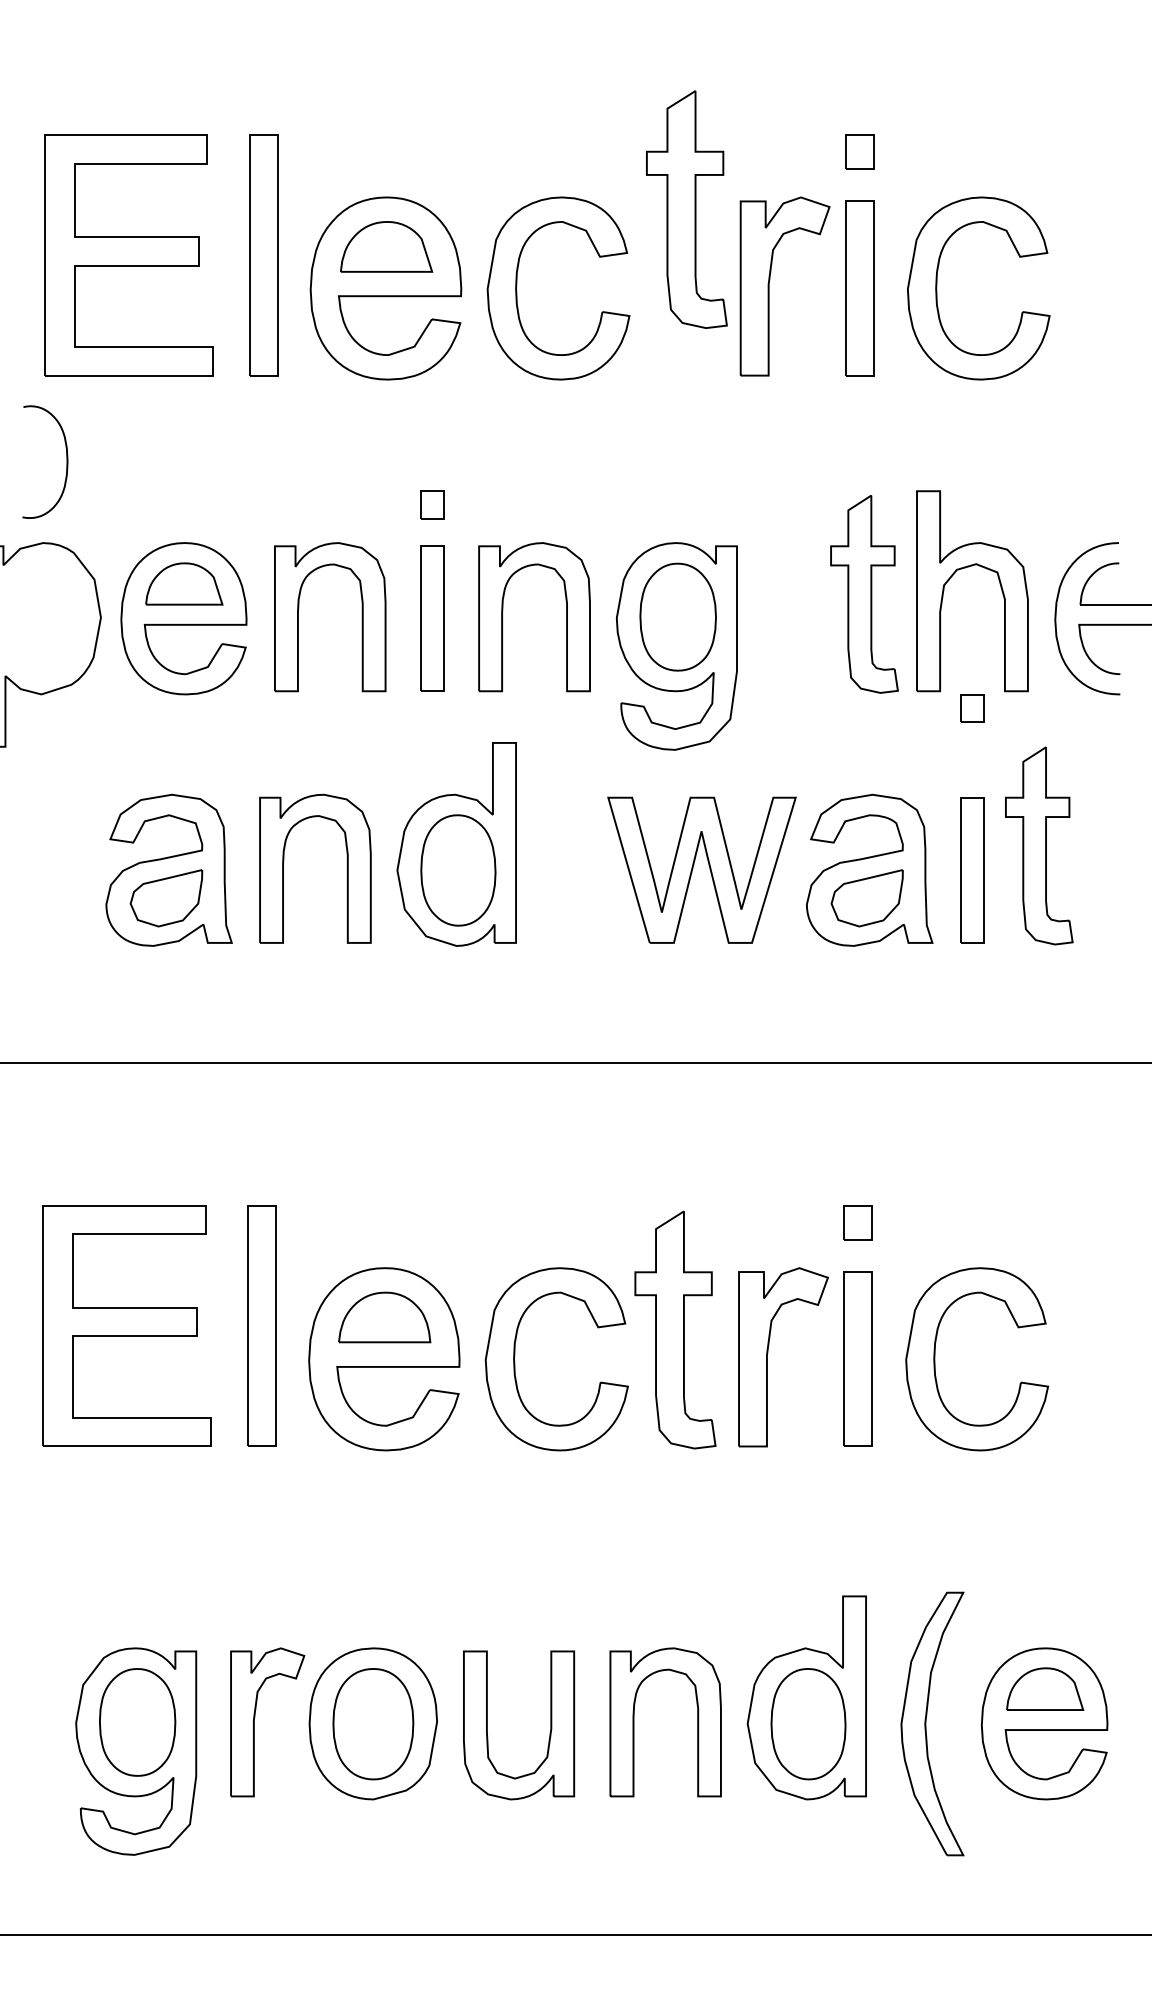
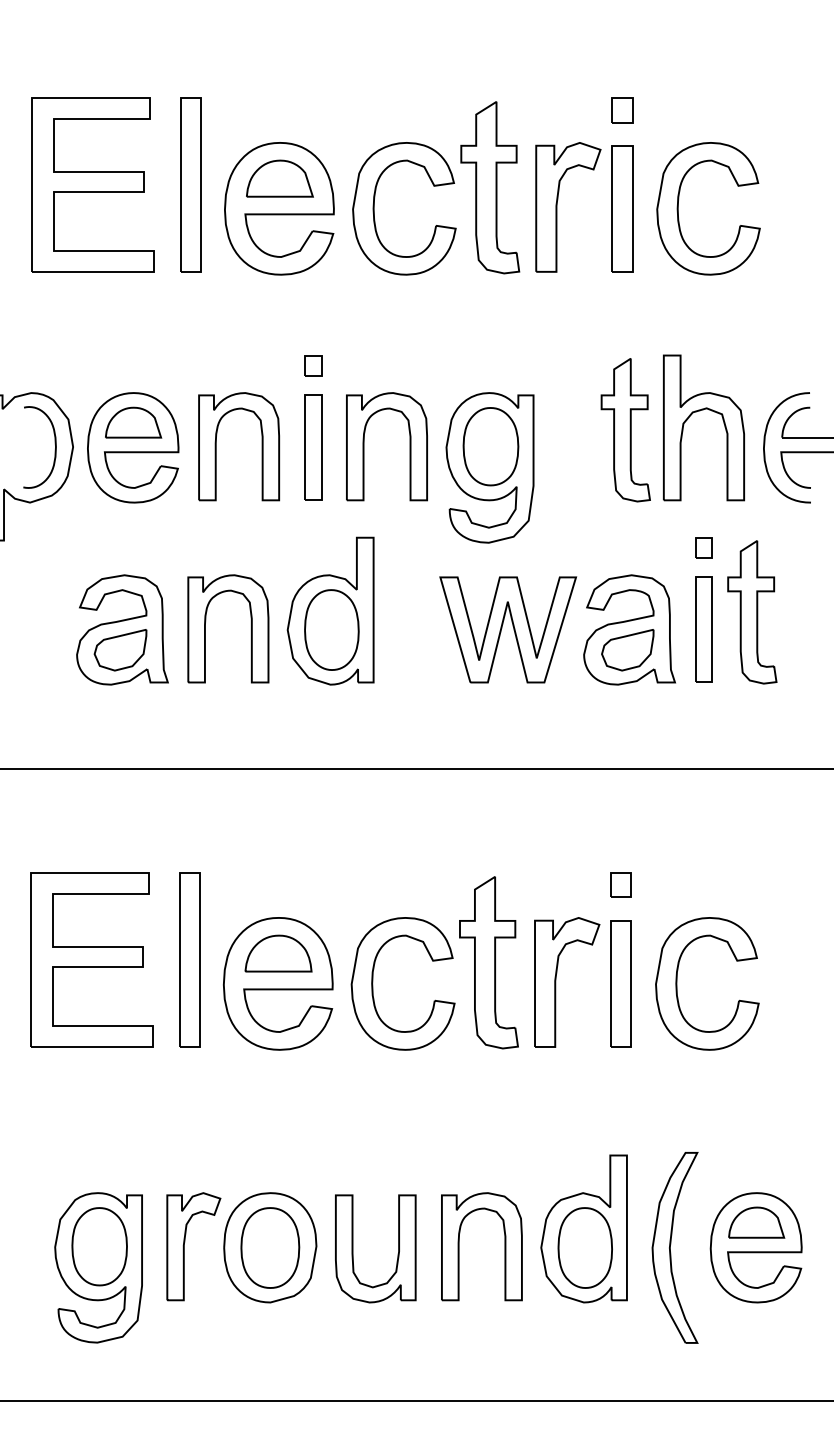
part: (687, 209) -> (490, 187), moved
curve: (65, 458) -> (54, 444), moved
part: (971, 708) -> (703, 547), moved

